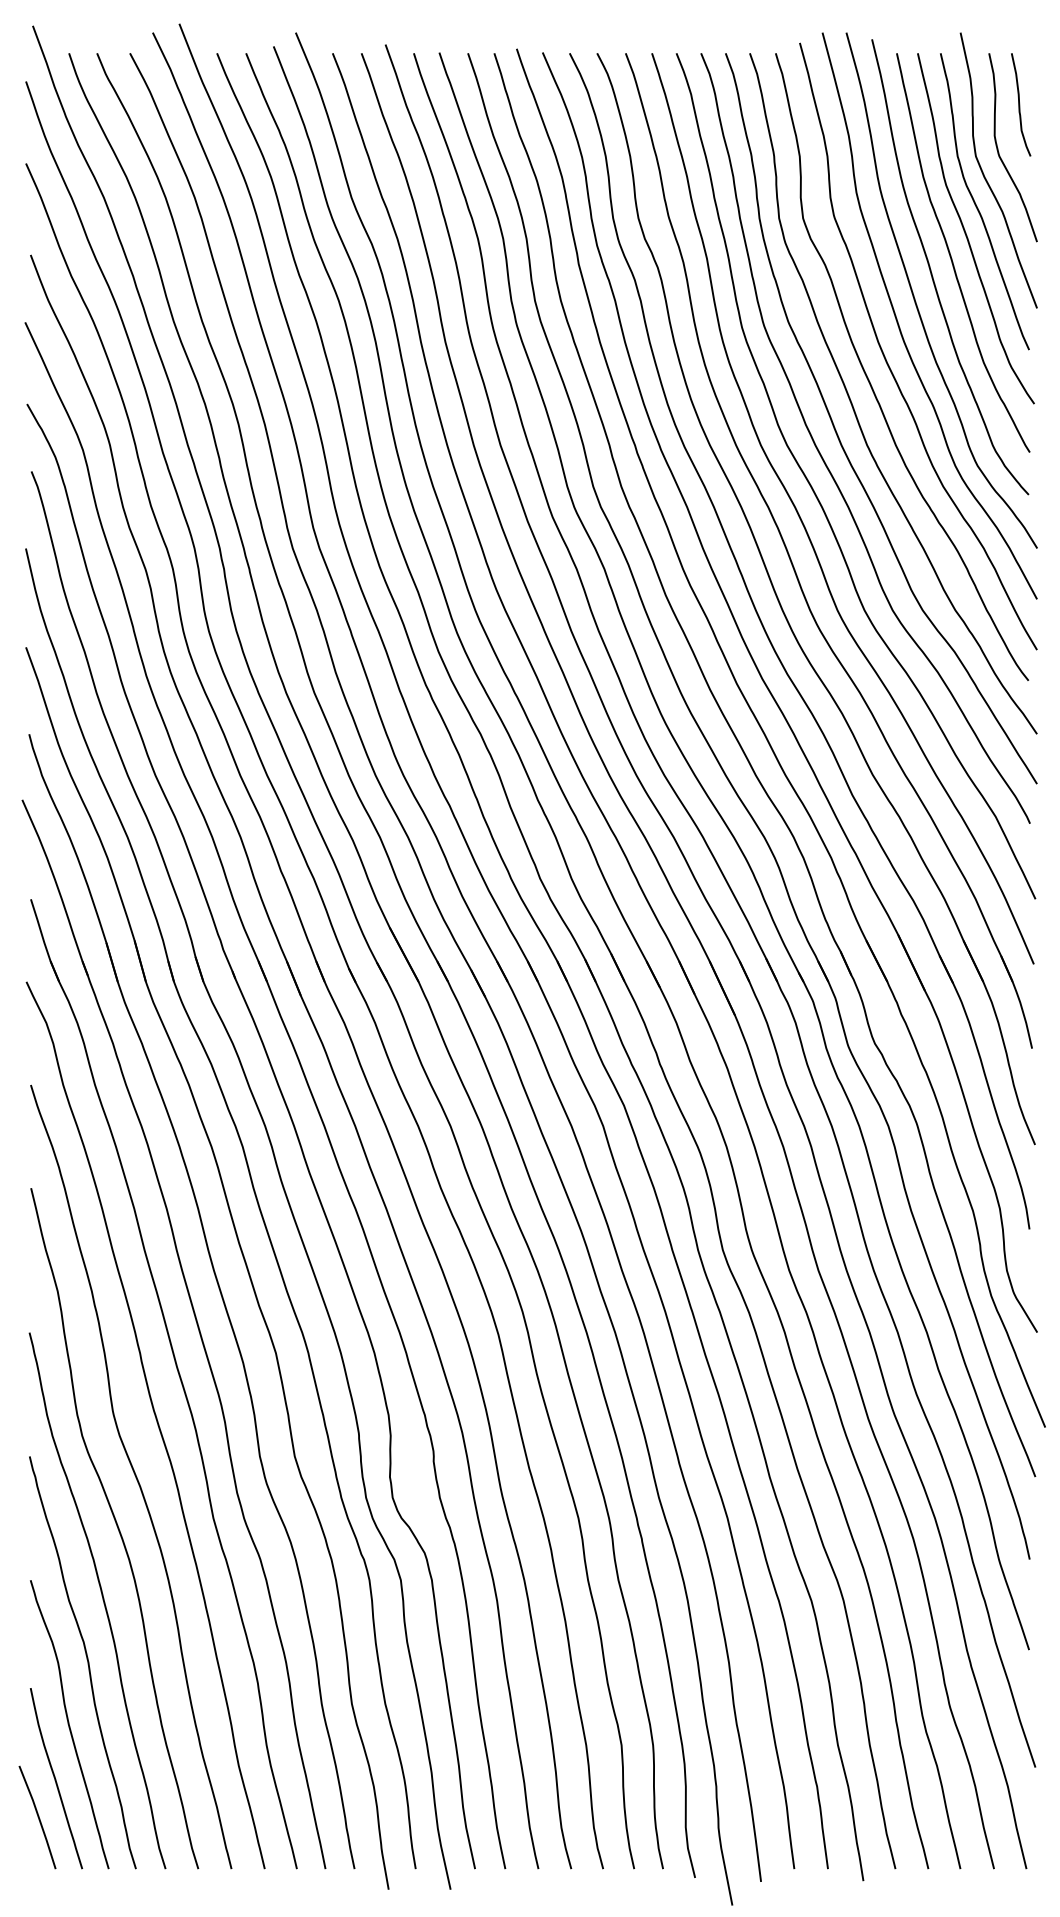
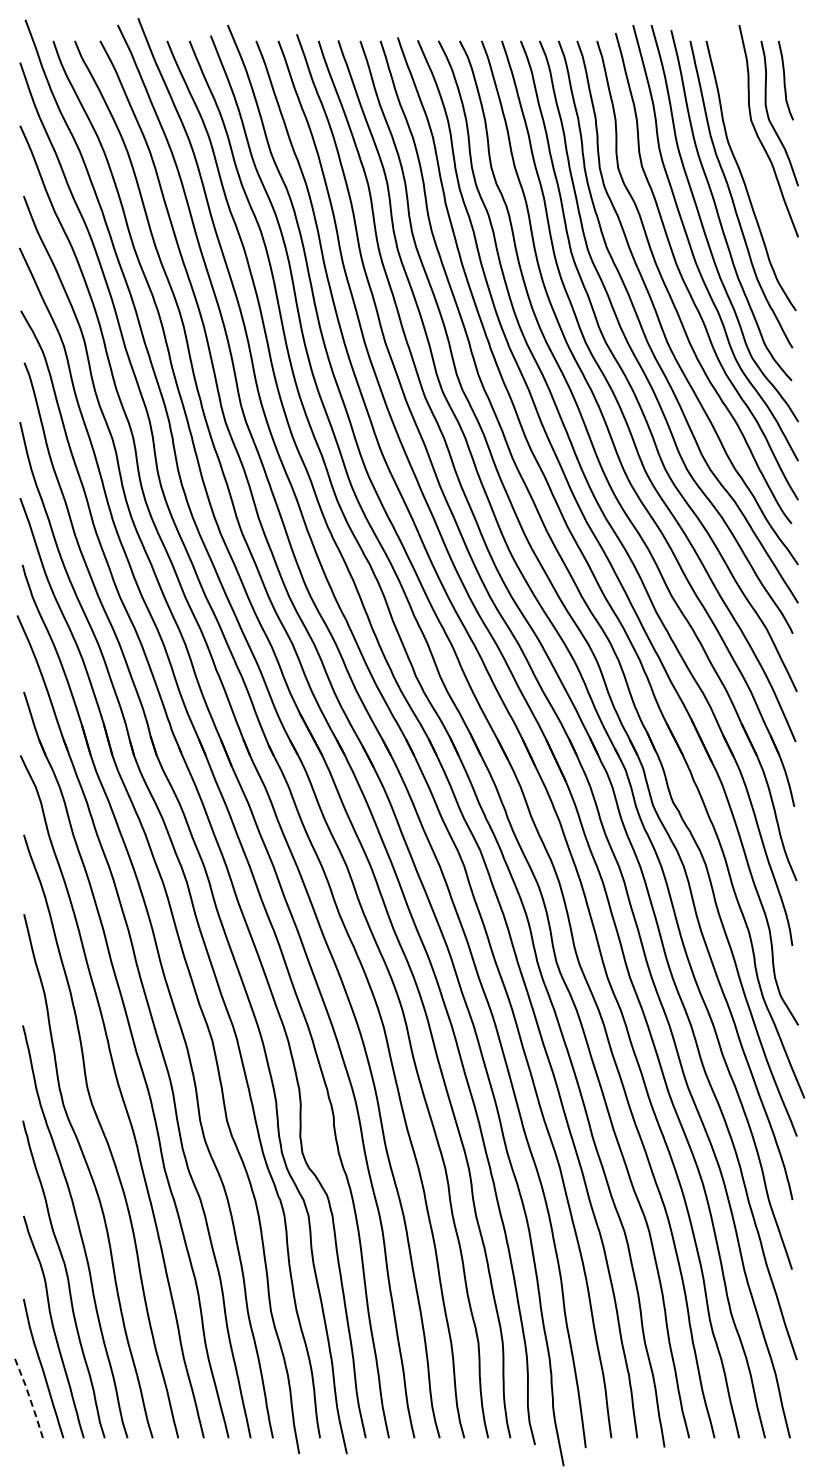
curve: (976, 203) -> (751, 156), removed
line: (38, 1817) -> (29, 1398), solid -> dashed

